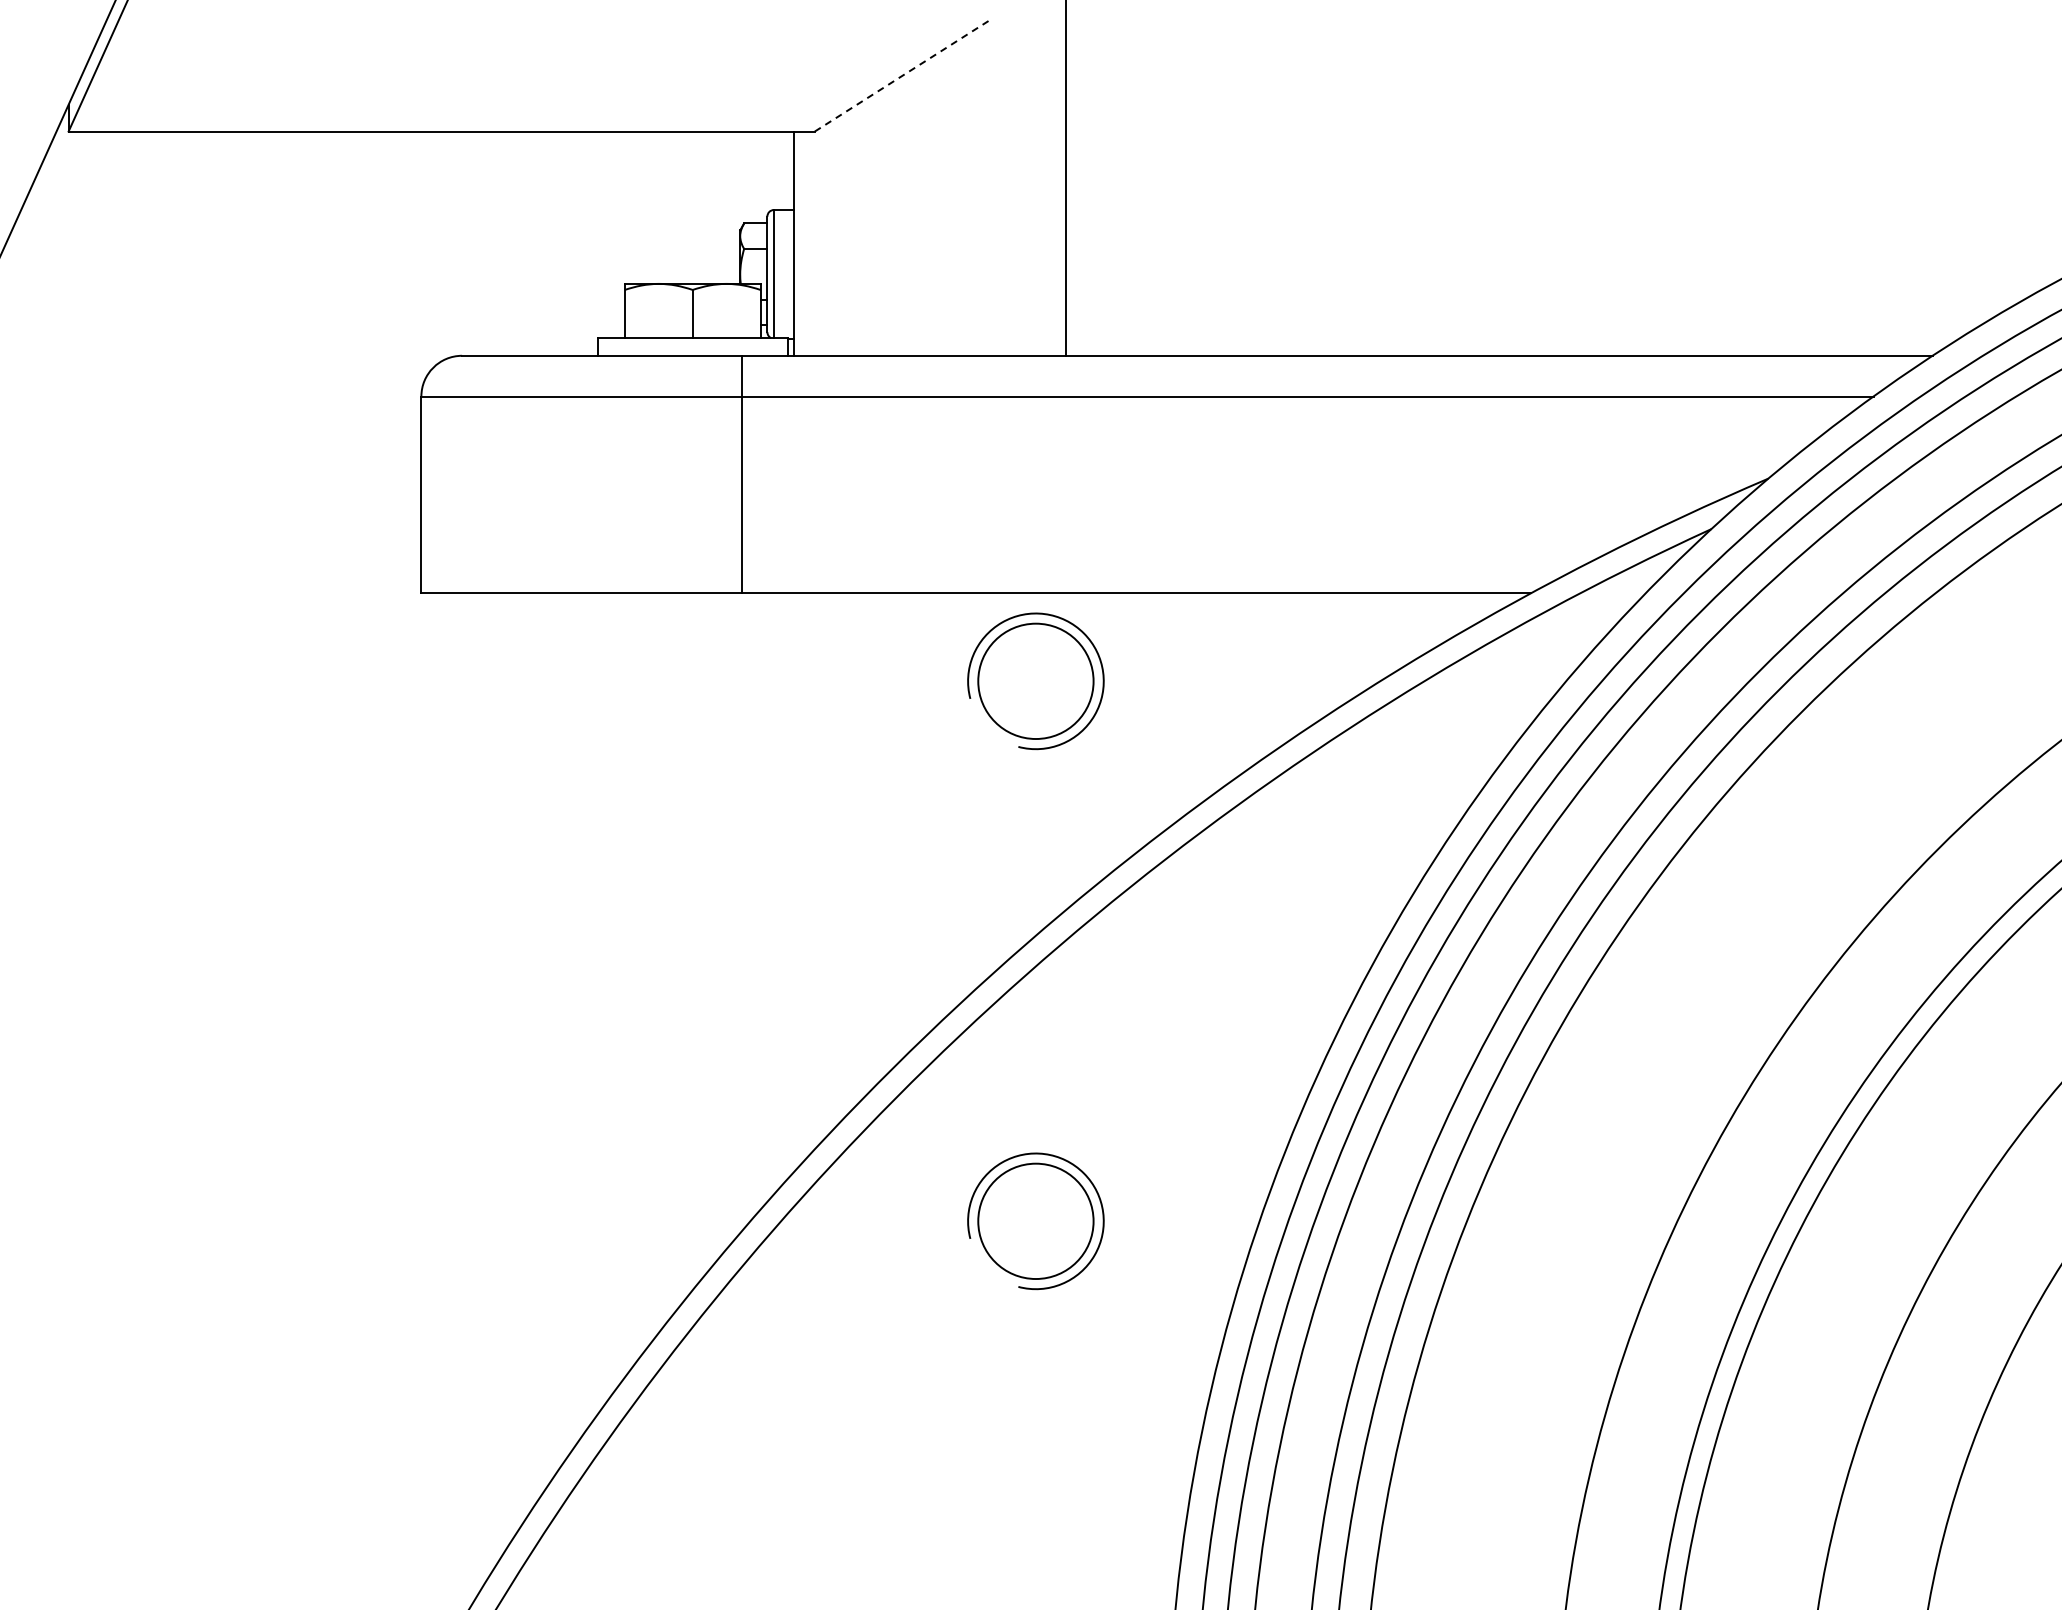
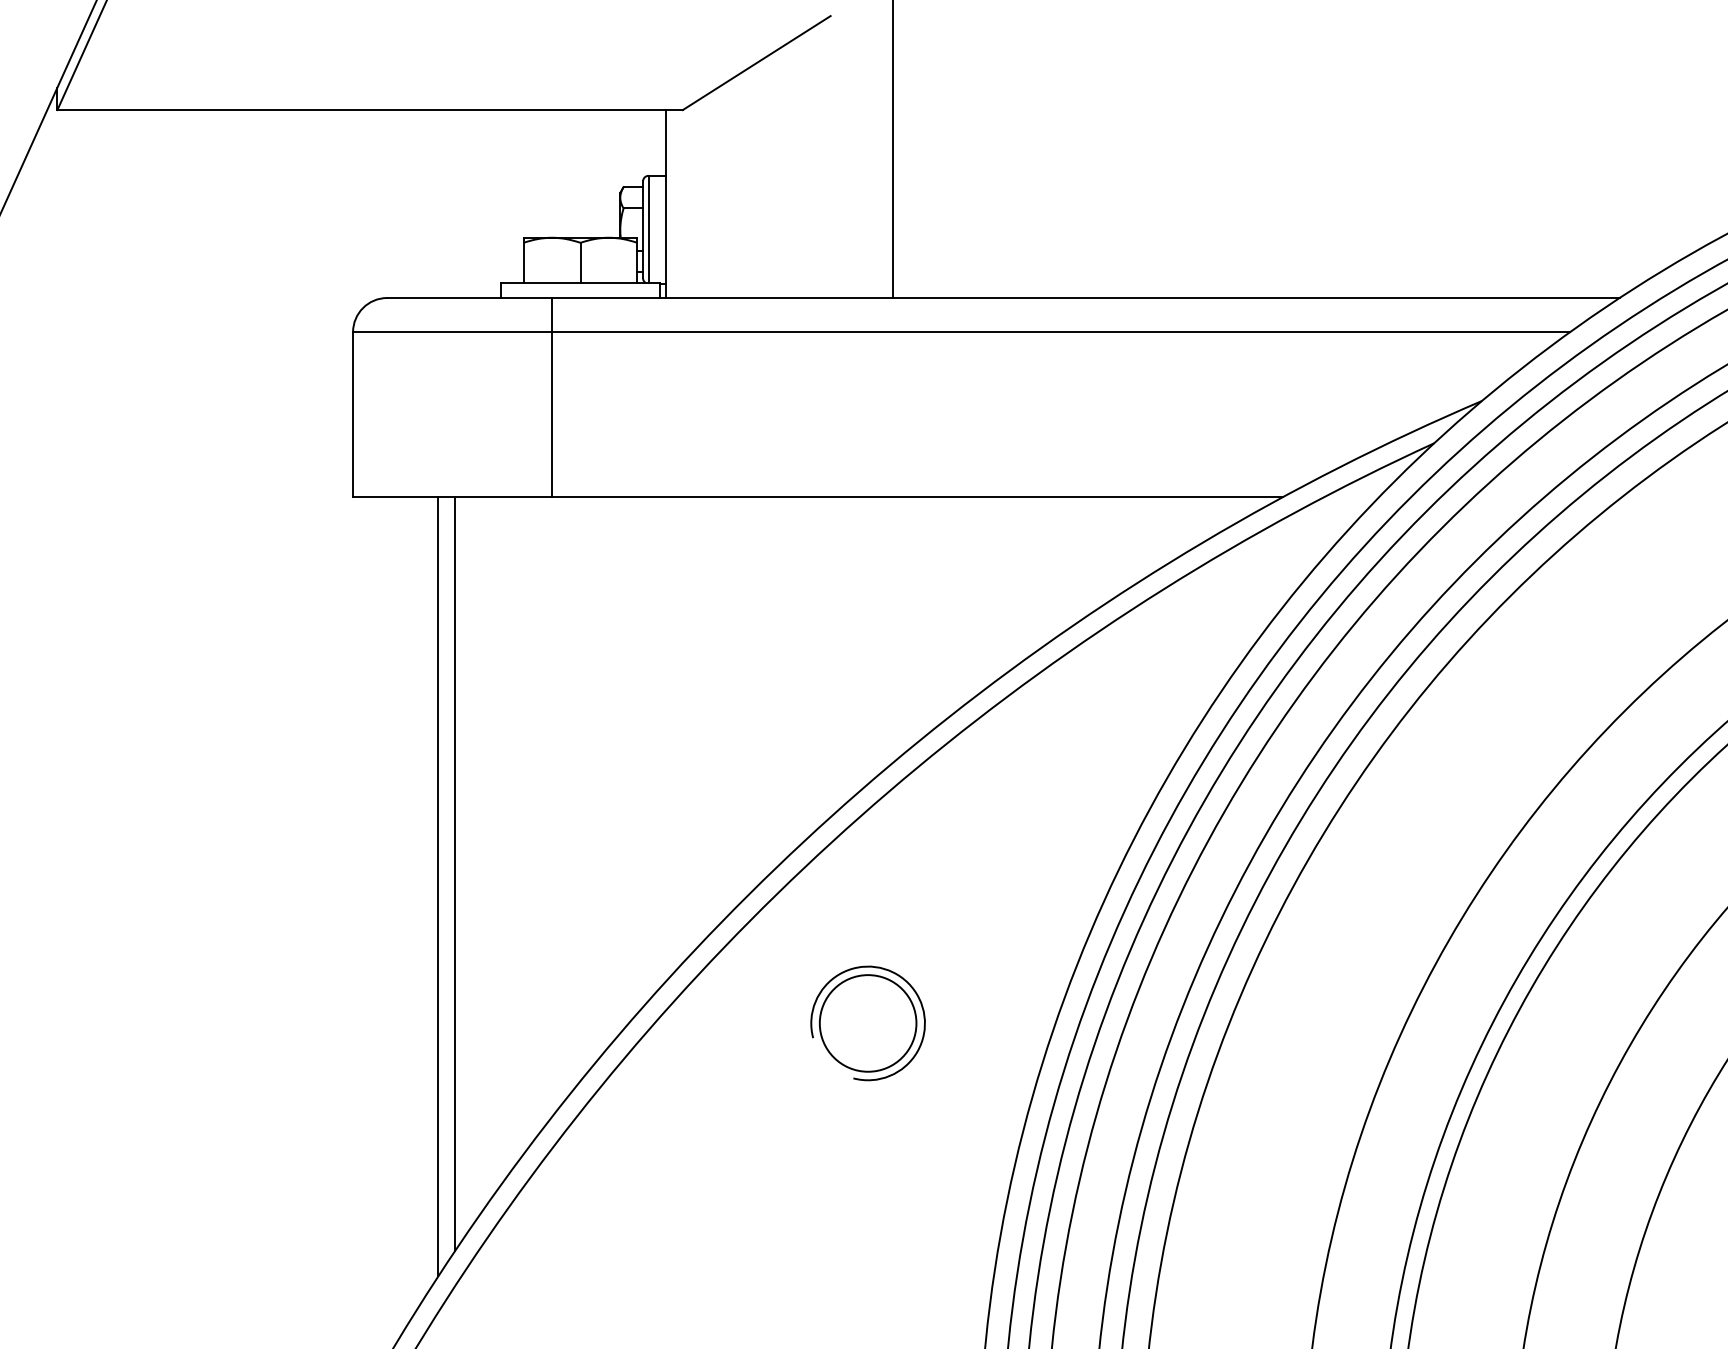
line: (903, 75) -> (757, 63), dashed -> solid
line: (741, 474) -> (551, 397), moved
part: (1035, 681) -> (867, 570), removed
line: (543, 1042) -> (455, 873), added
line: (523, 1058) -> (438, 886), added

